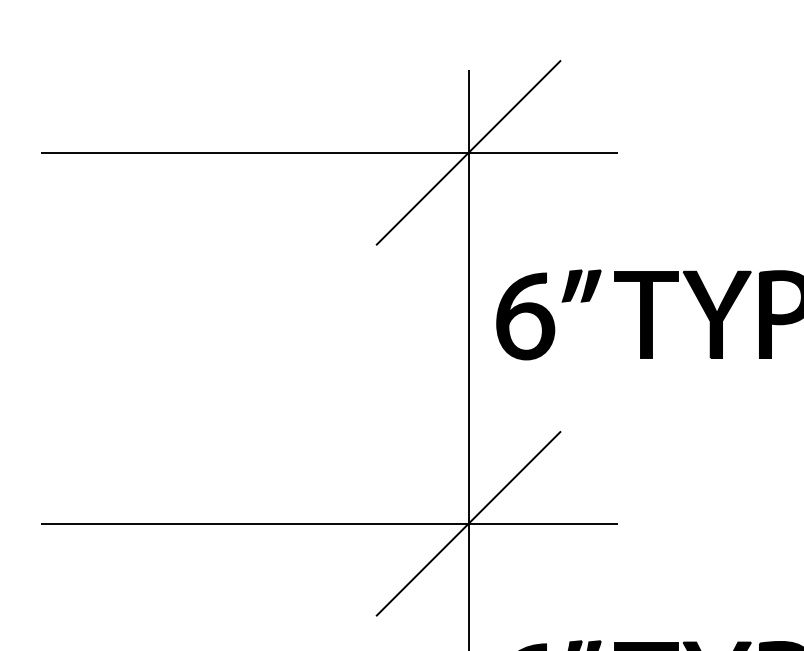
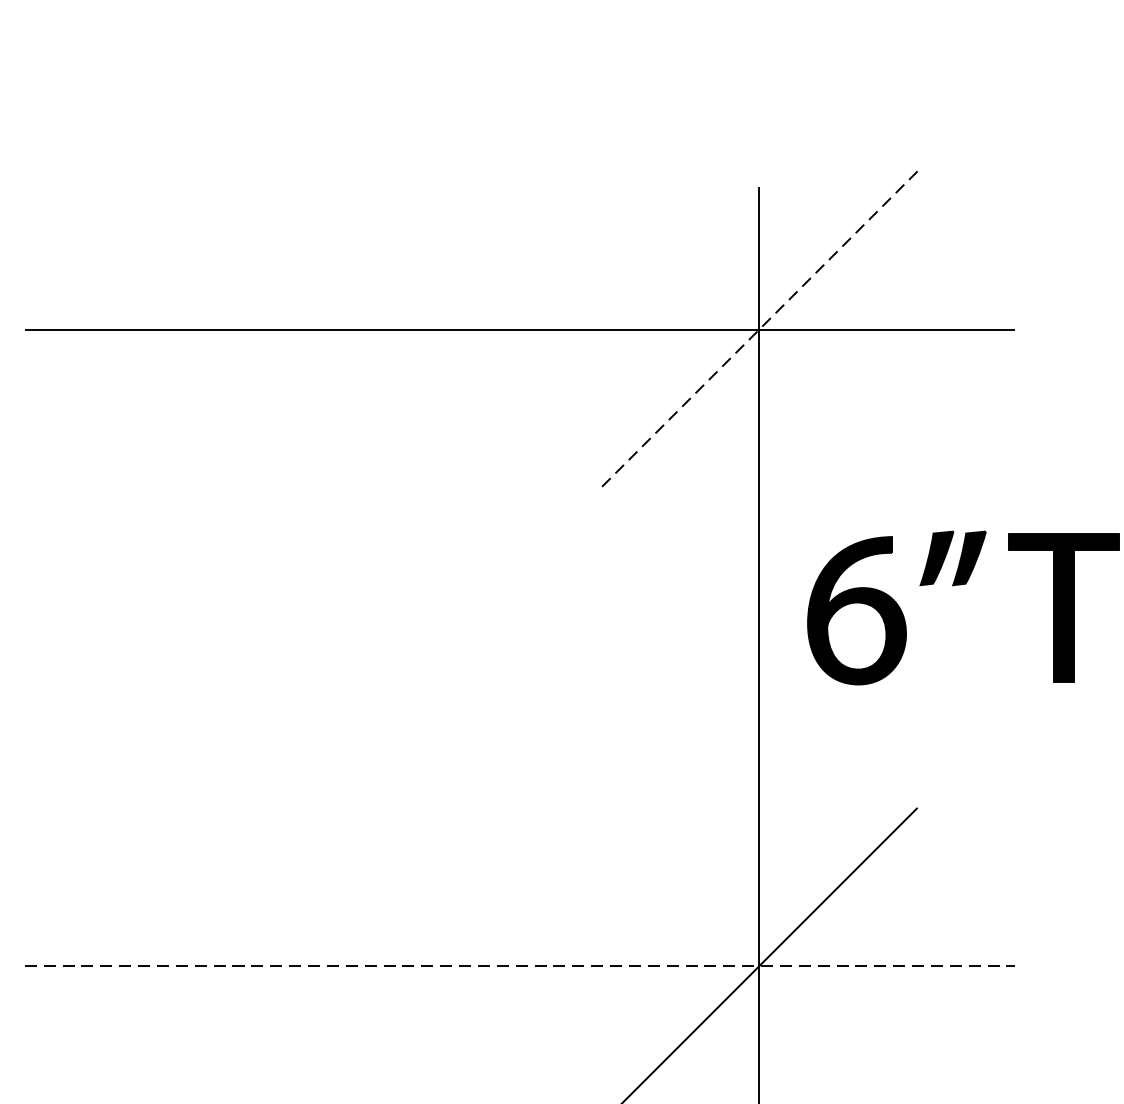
line: (468, 152) -> (758, 329), solid -> dashed
line: (329, 523) -> (520, 965), solid -> dashed

